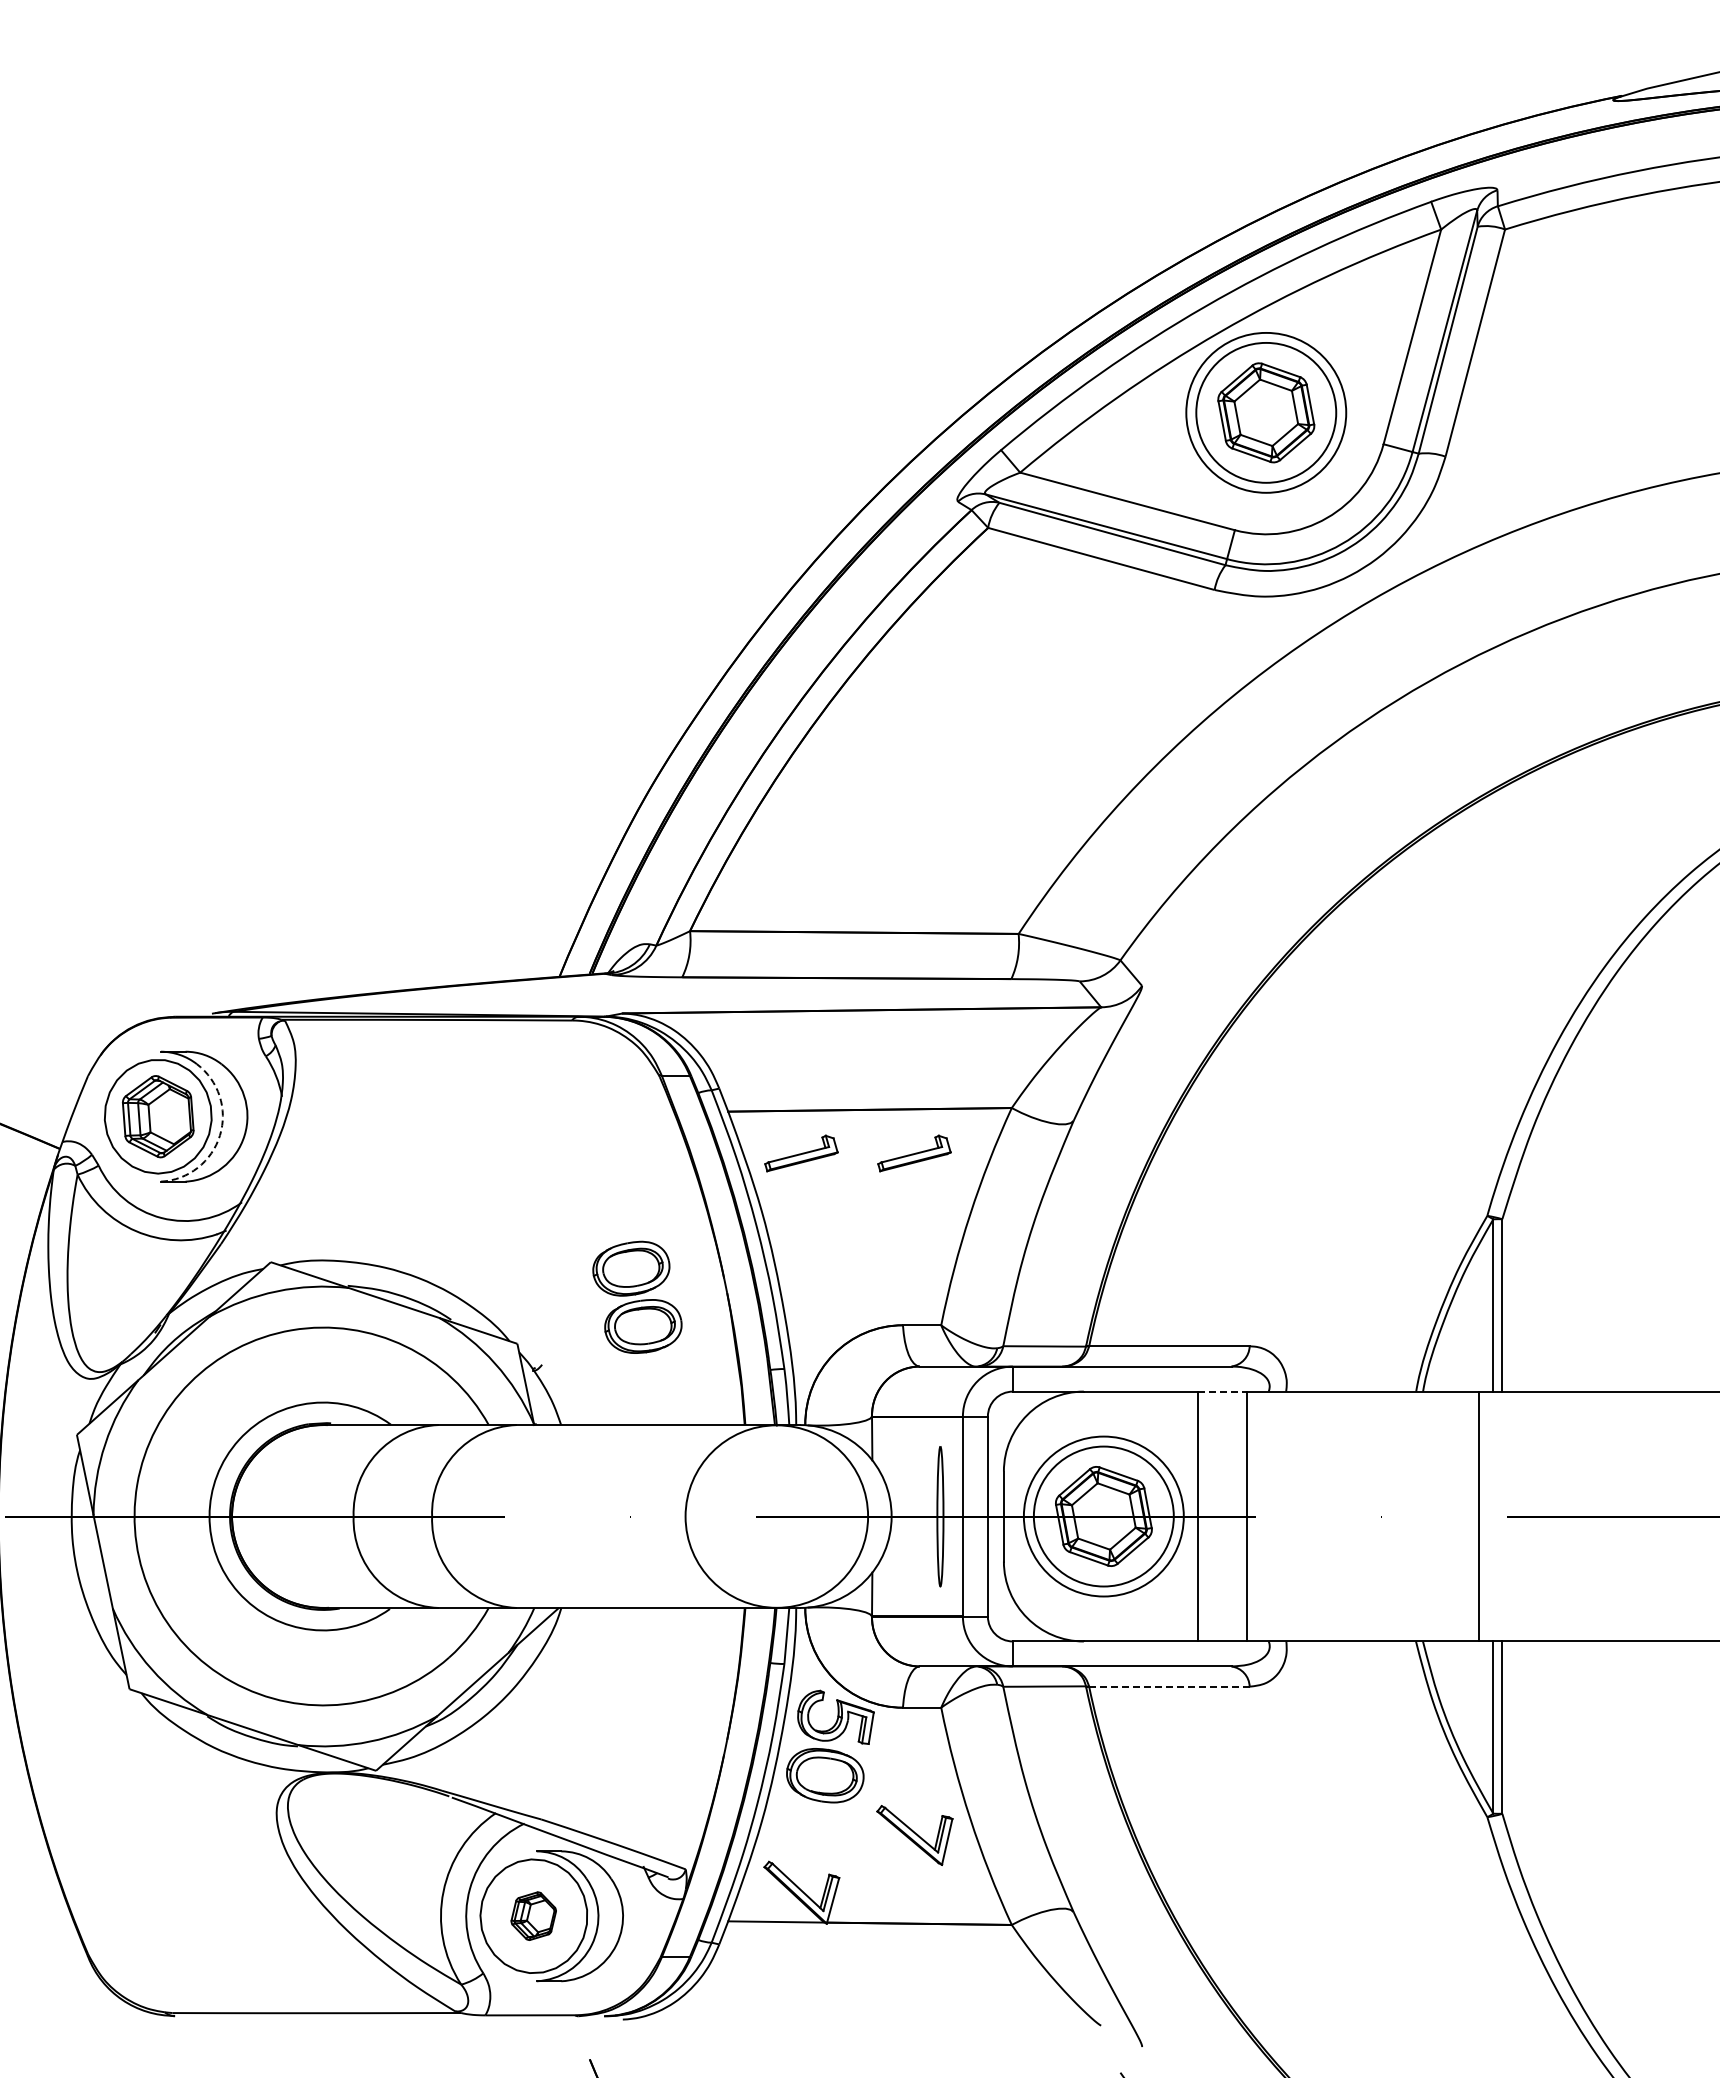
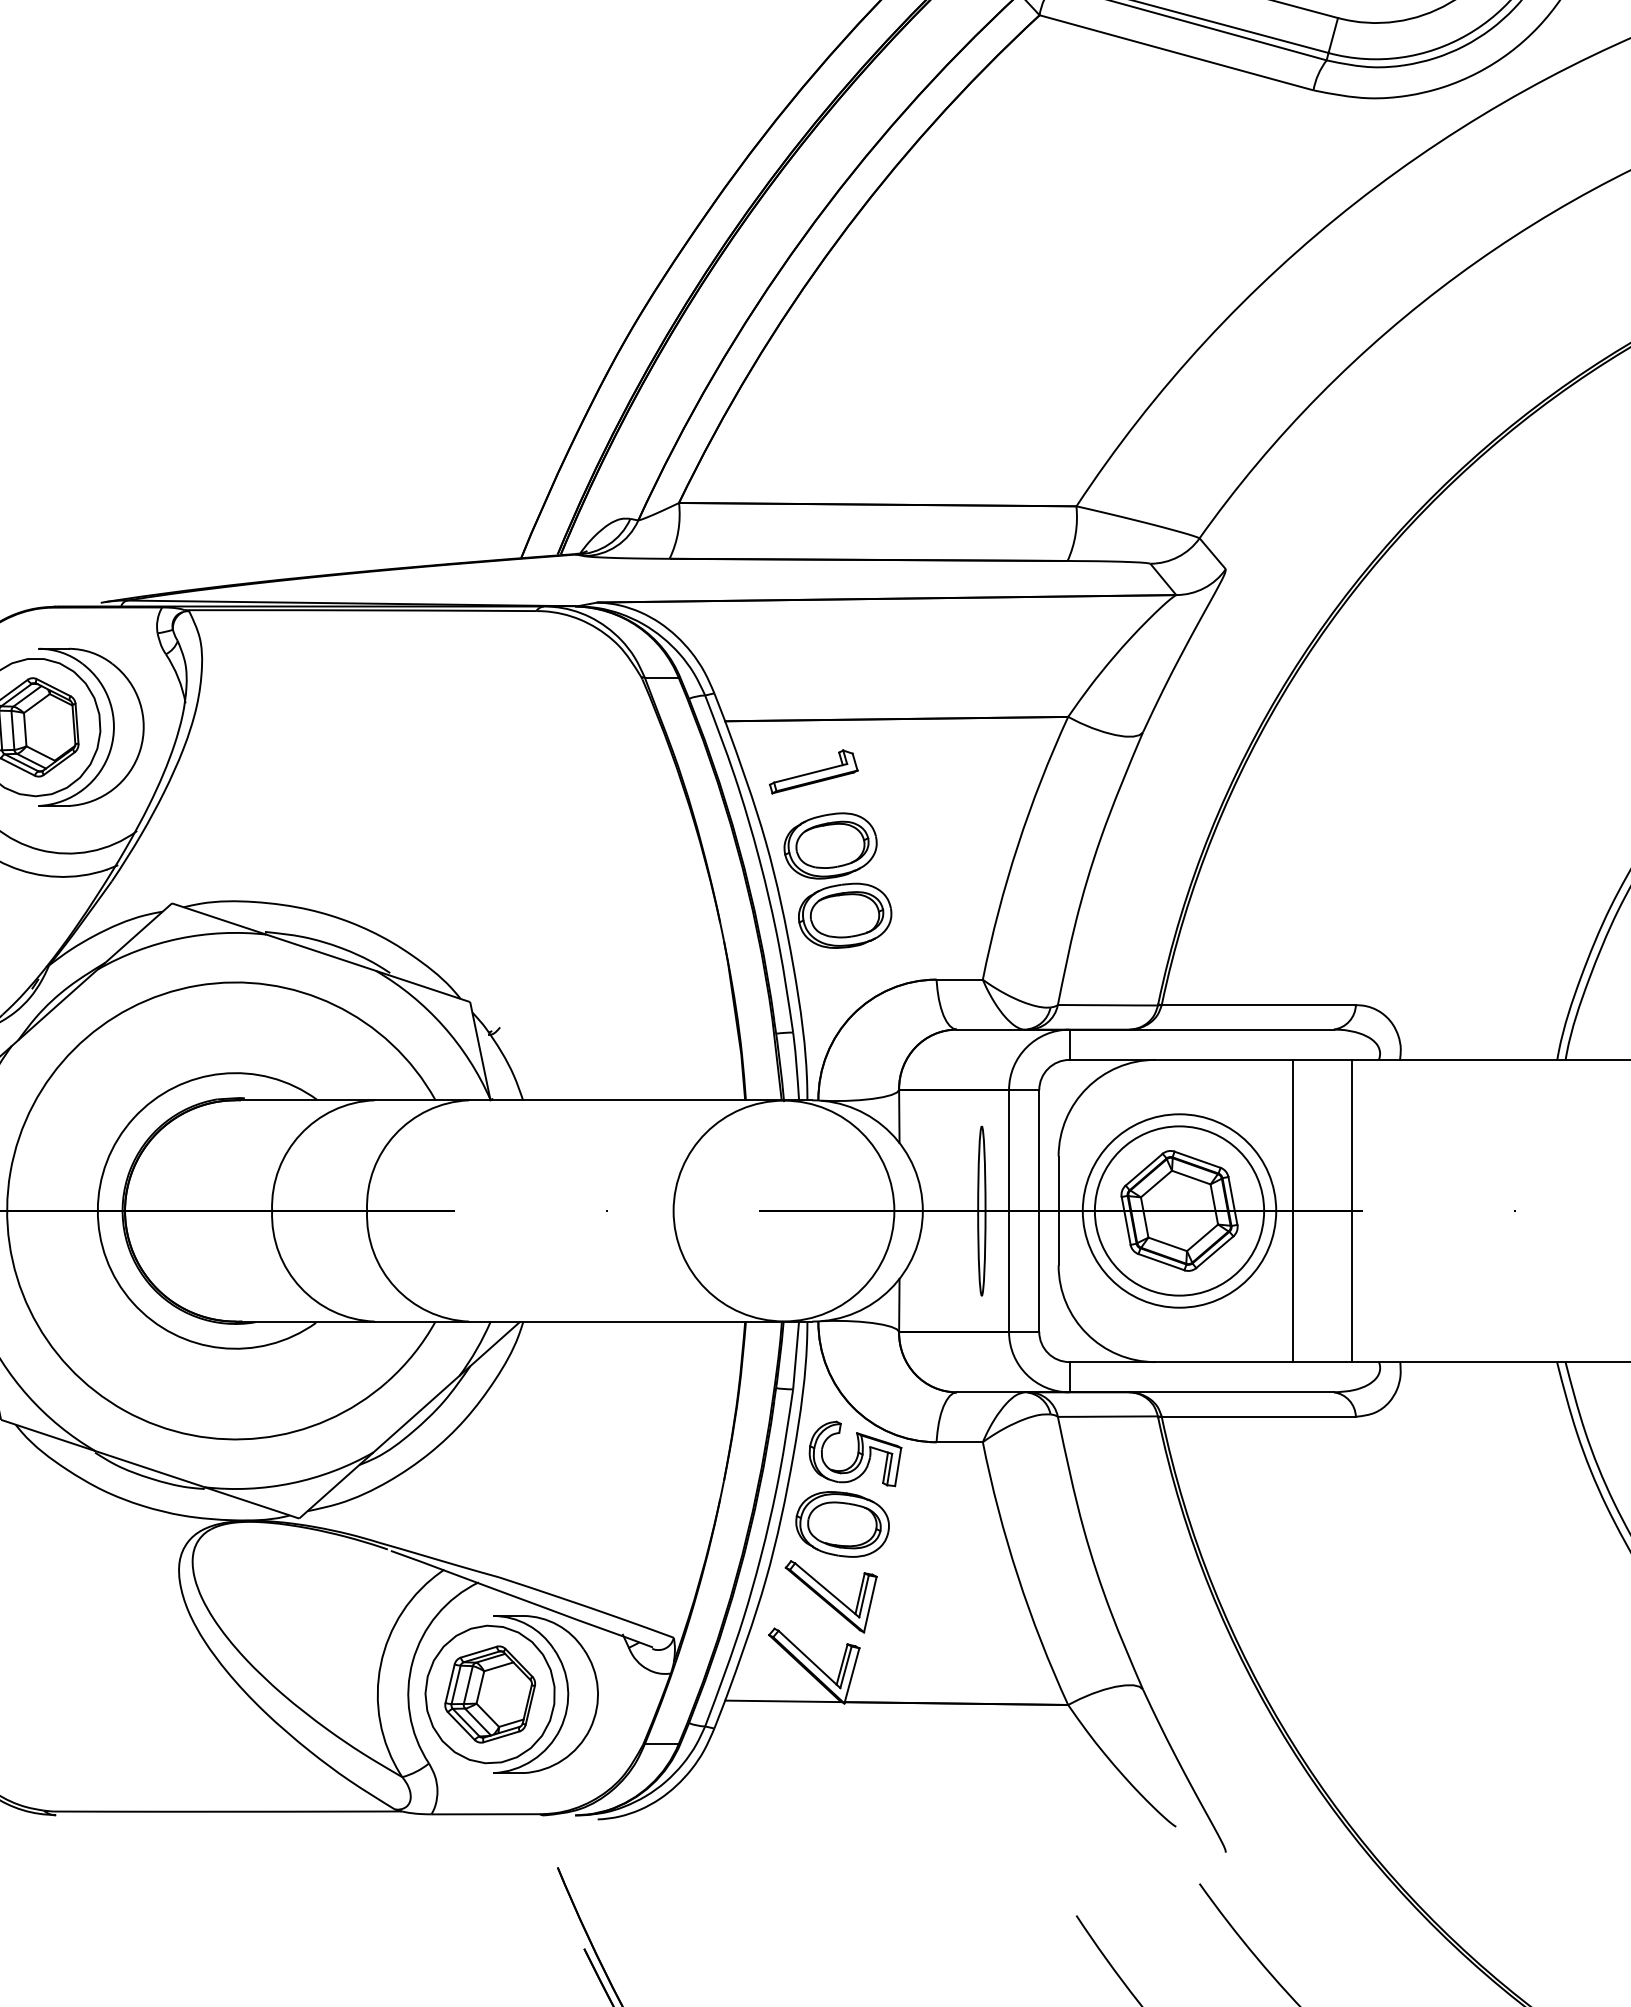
arc: (220, 1135) -> (111, 750), dashed -> solid
part: (914, 1153) -> (950, 771), removed
part: (637, 1296) -> (838, 879), moved
line: (1222, 1391) -> (1323, 1059), dashed -> solid
line: (1168, 1686) -> (1257, 1416), dashed -> solid
part: (914, 1835) -> (830, 1596), moved
part: (533, 1915) -> (489, 1693), size x1.67

